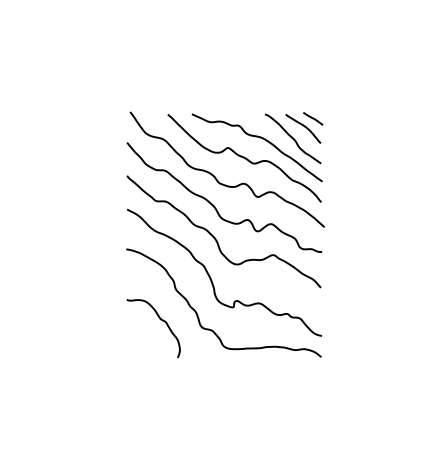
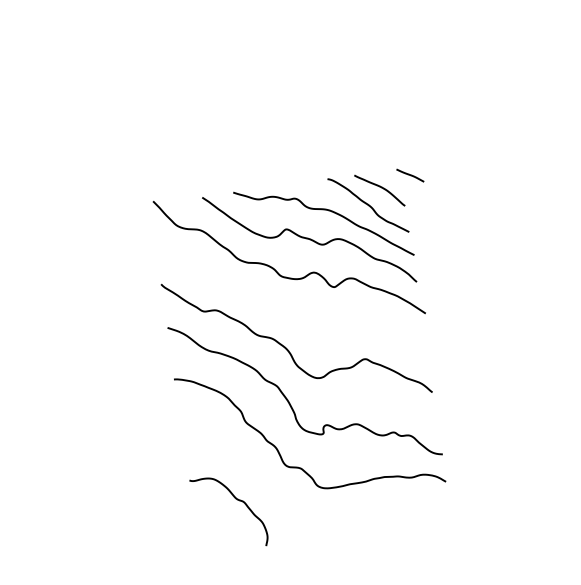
line: (313, 118) -> (410, 175), moved
curve: (215, 206) -> (281, 307), removed
curve: (160, 320) -> (236, 500), moved

